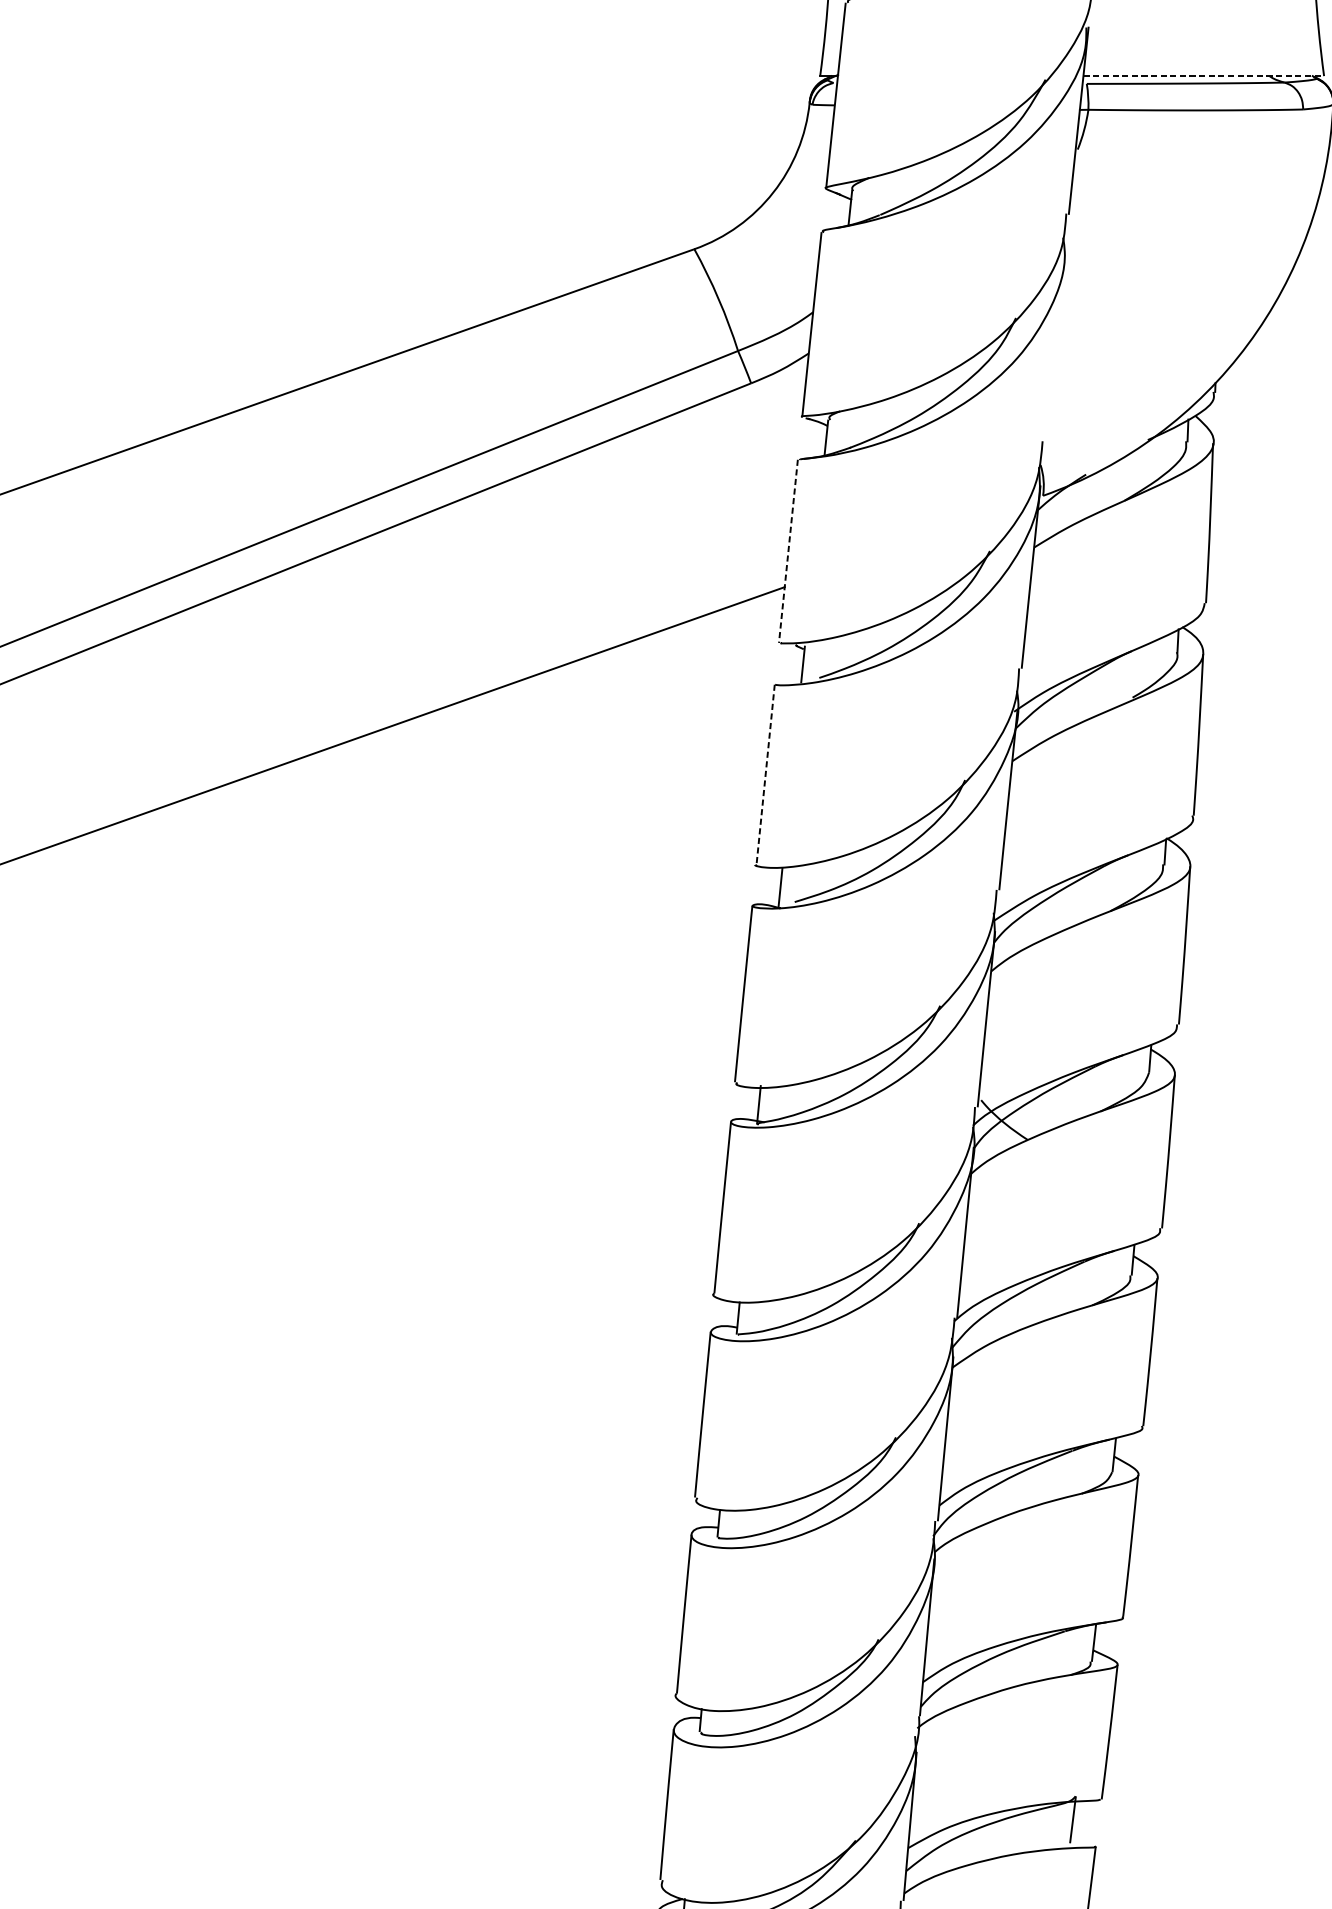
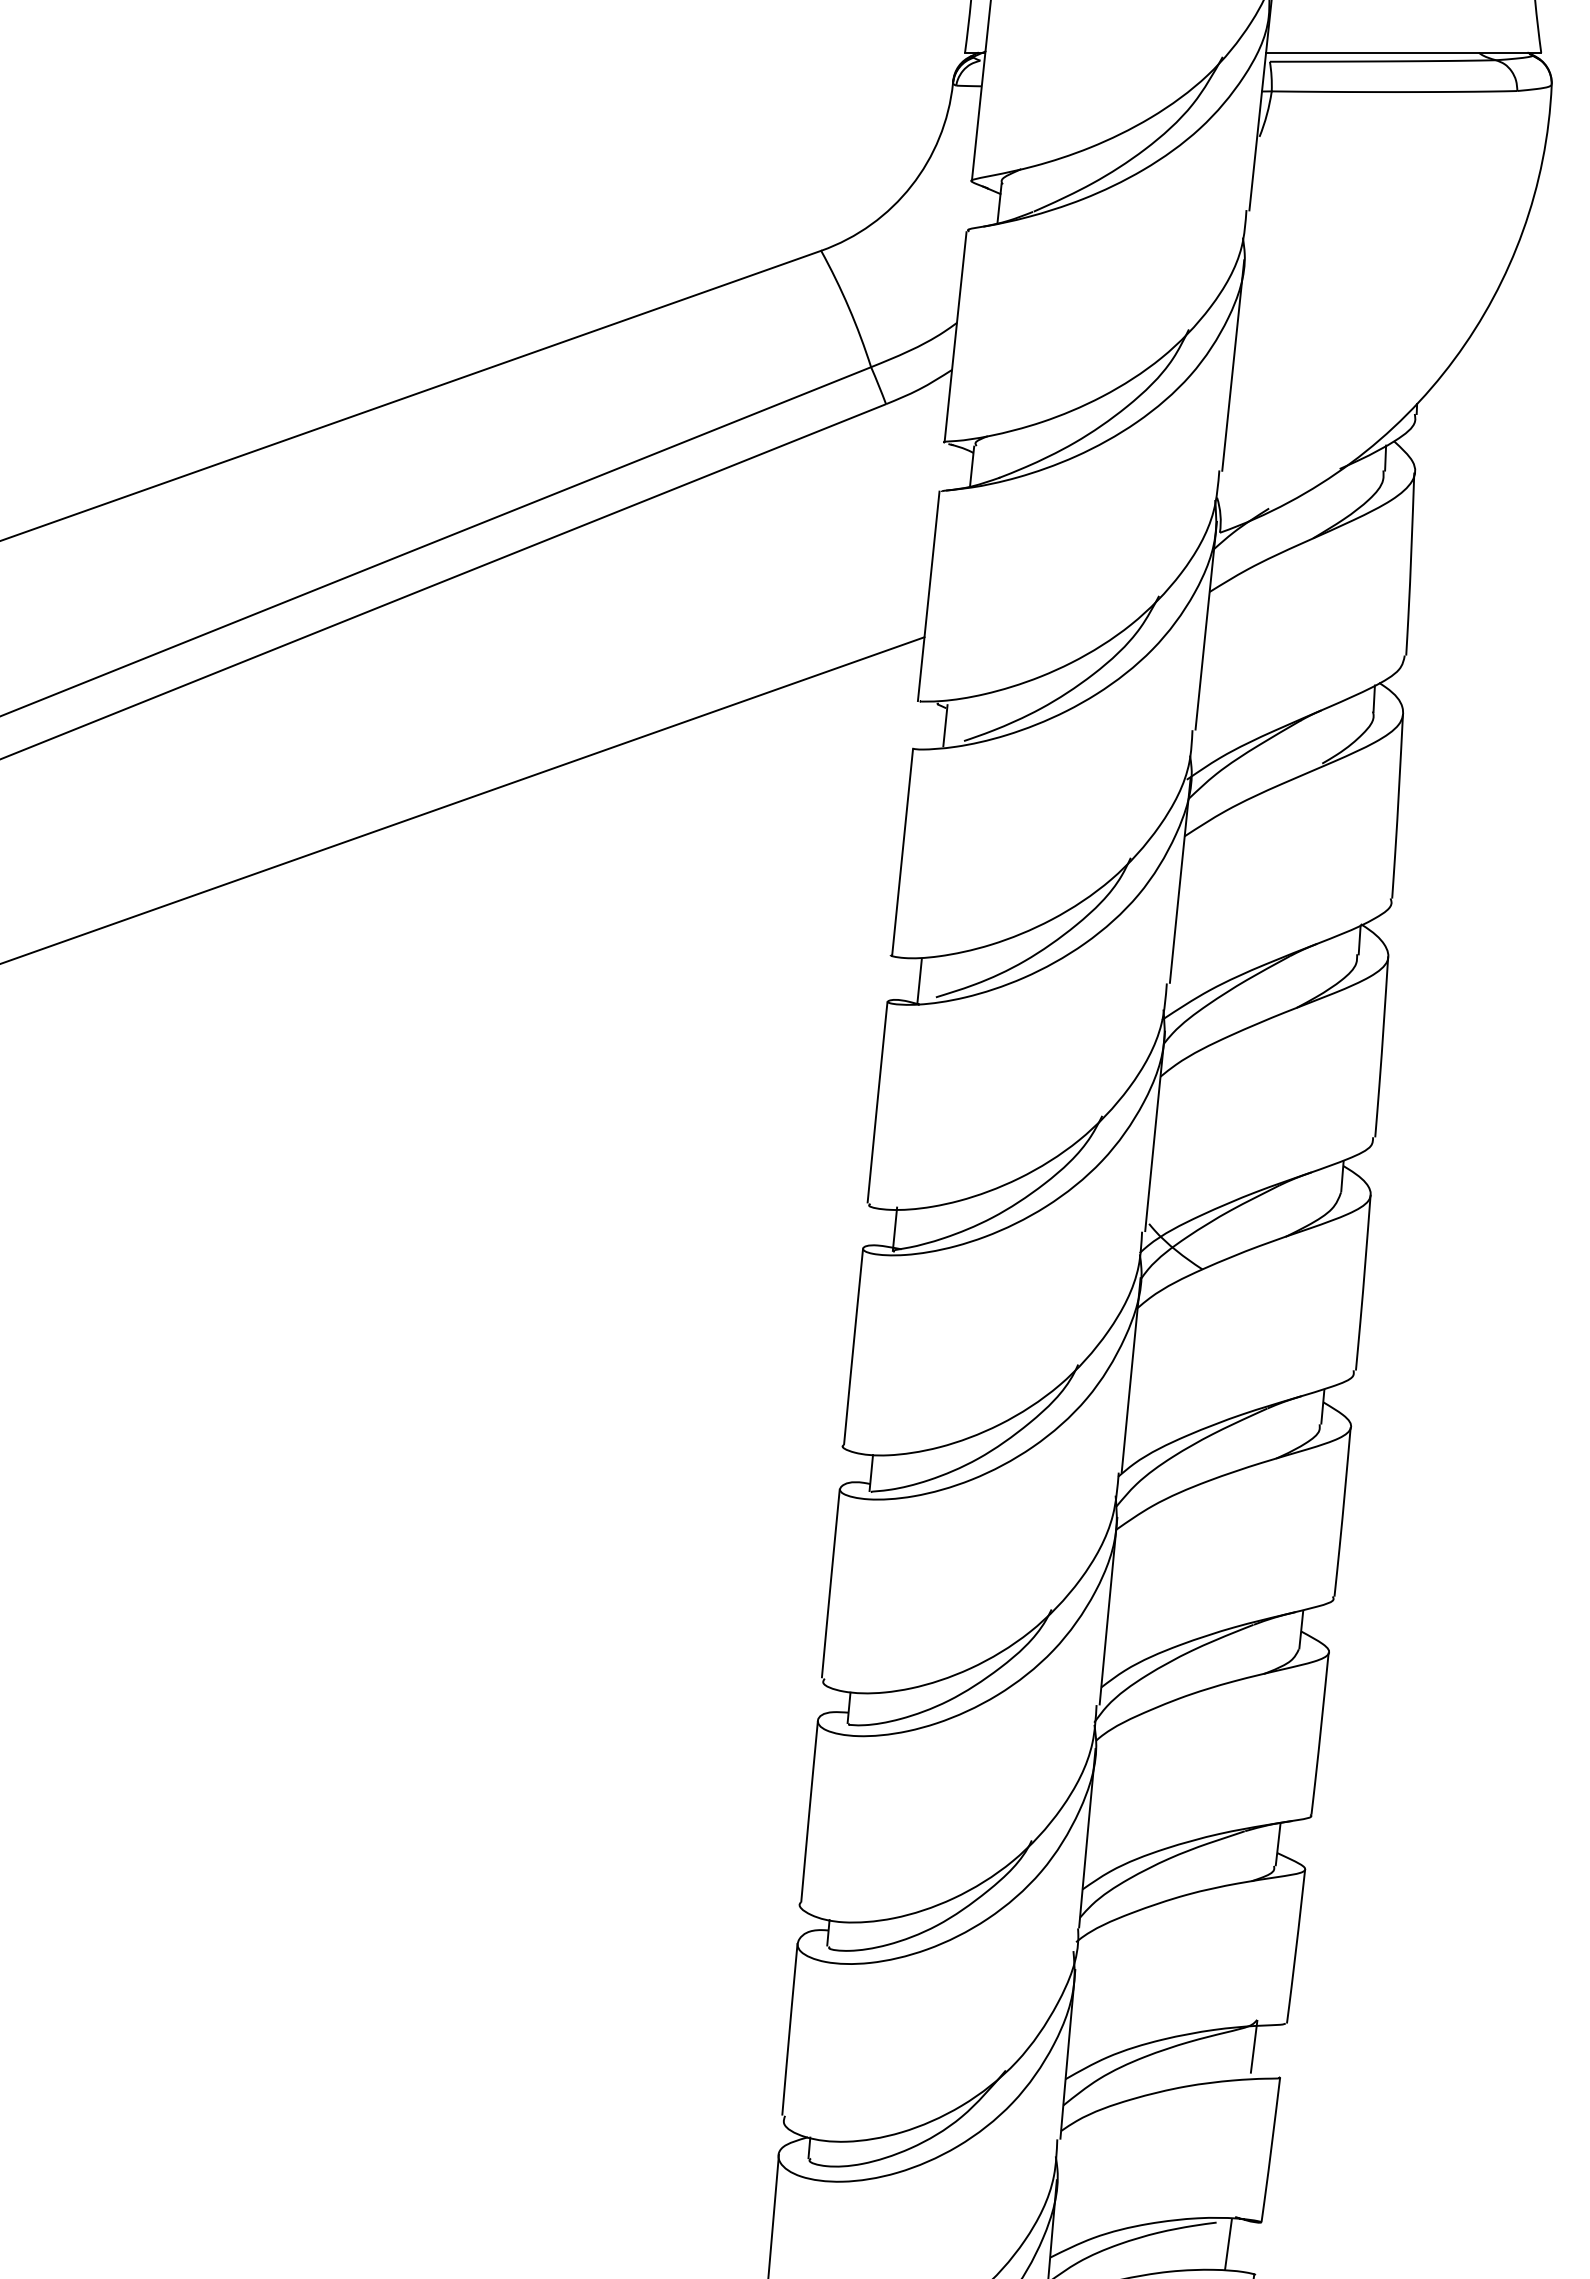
line: (1204, 75) -> (1404, 52), dashed -> solid
line: (1054, 349) -> (1233, 365), added
line: (788, 551) -> (928, 596), dashed -> solid
line: (765, 774) -> (902, 851), dashed -> solid

